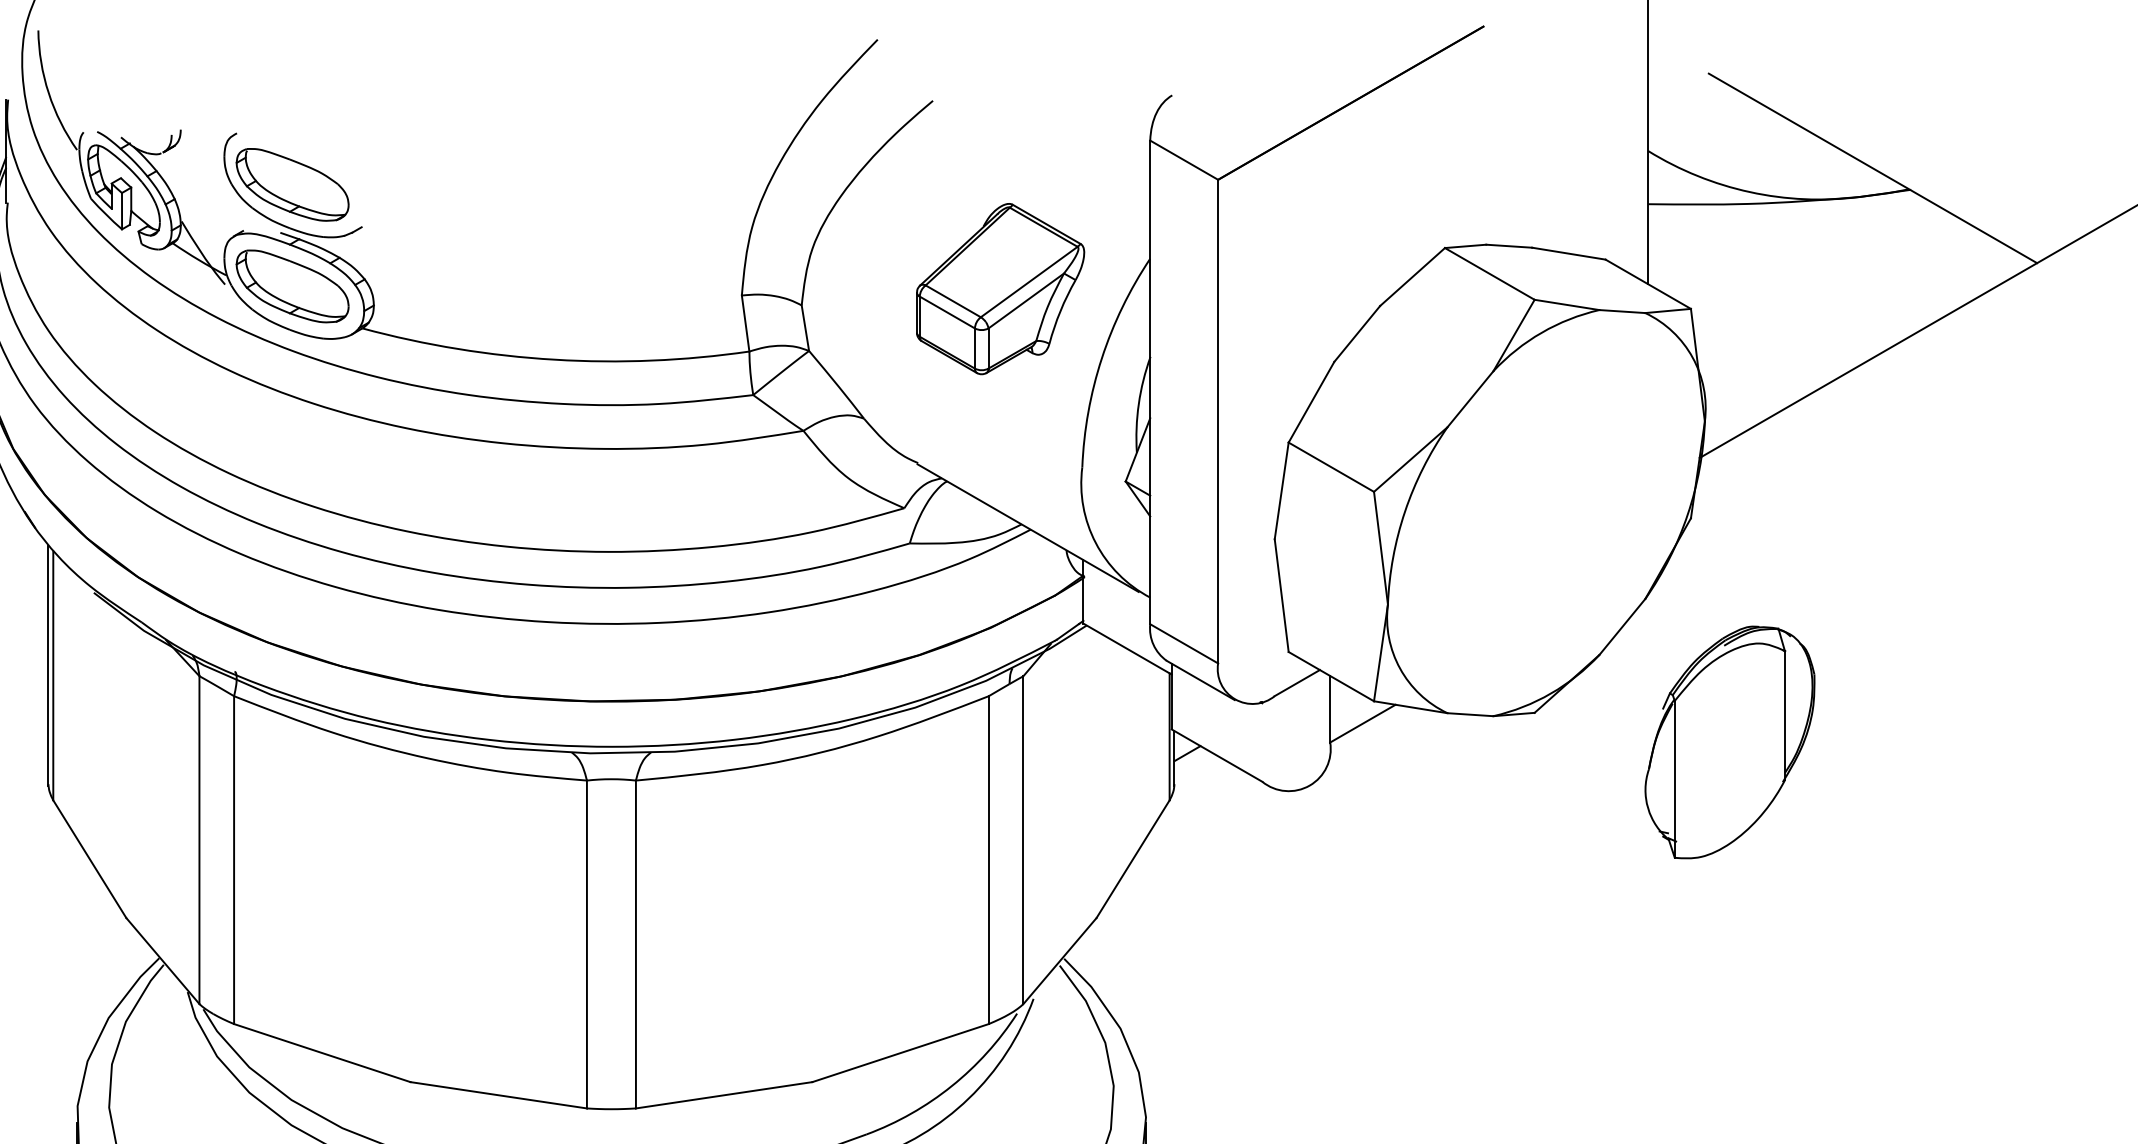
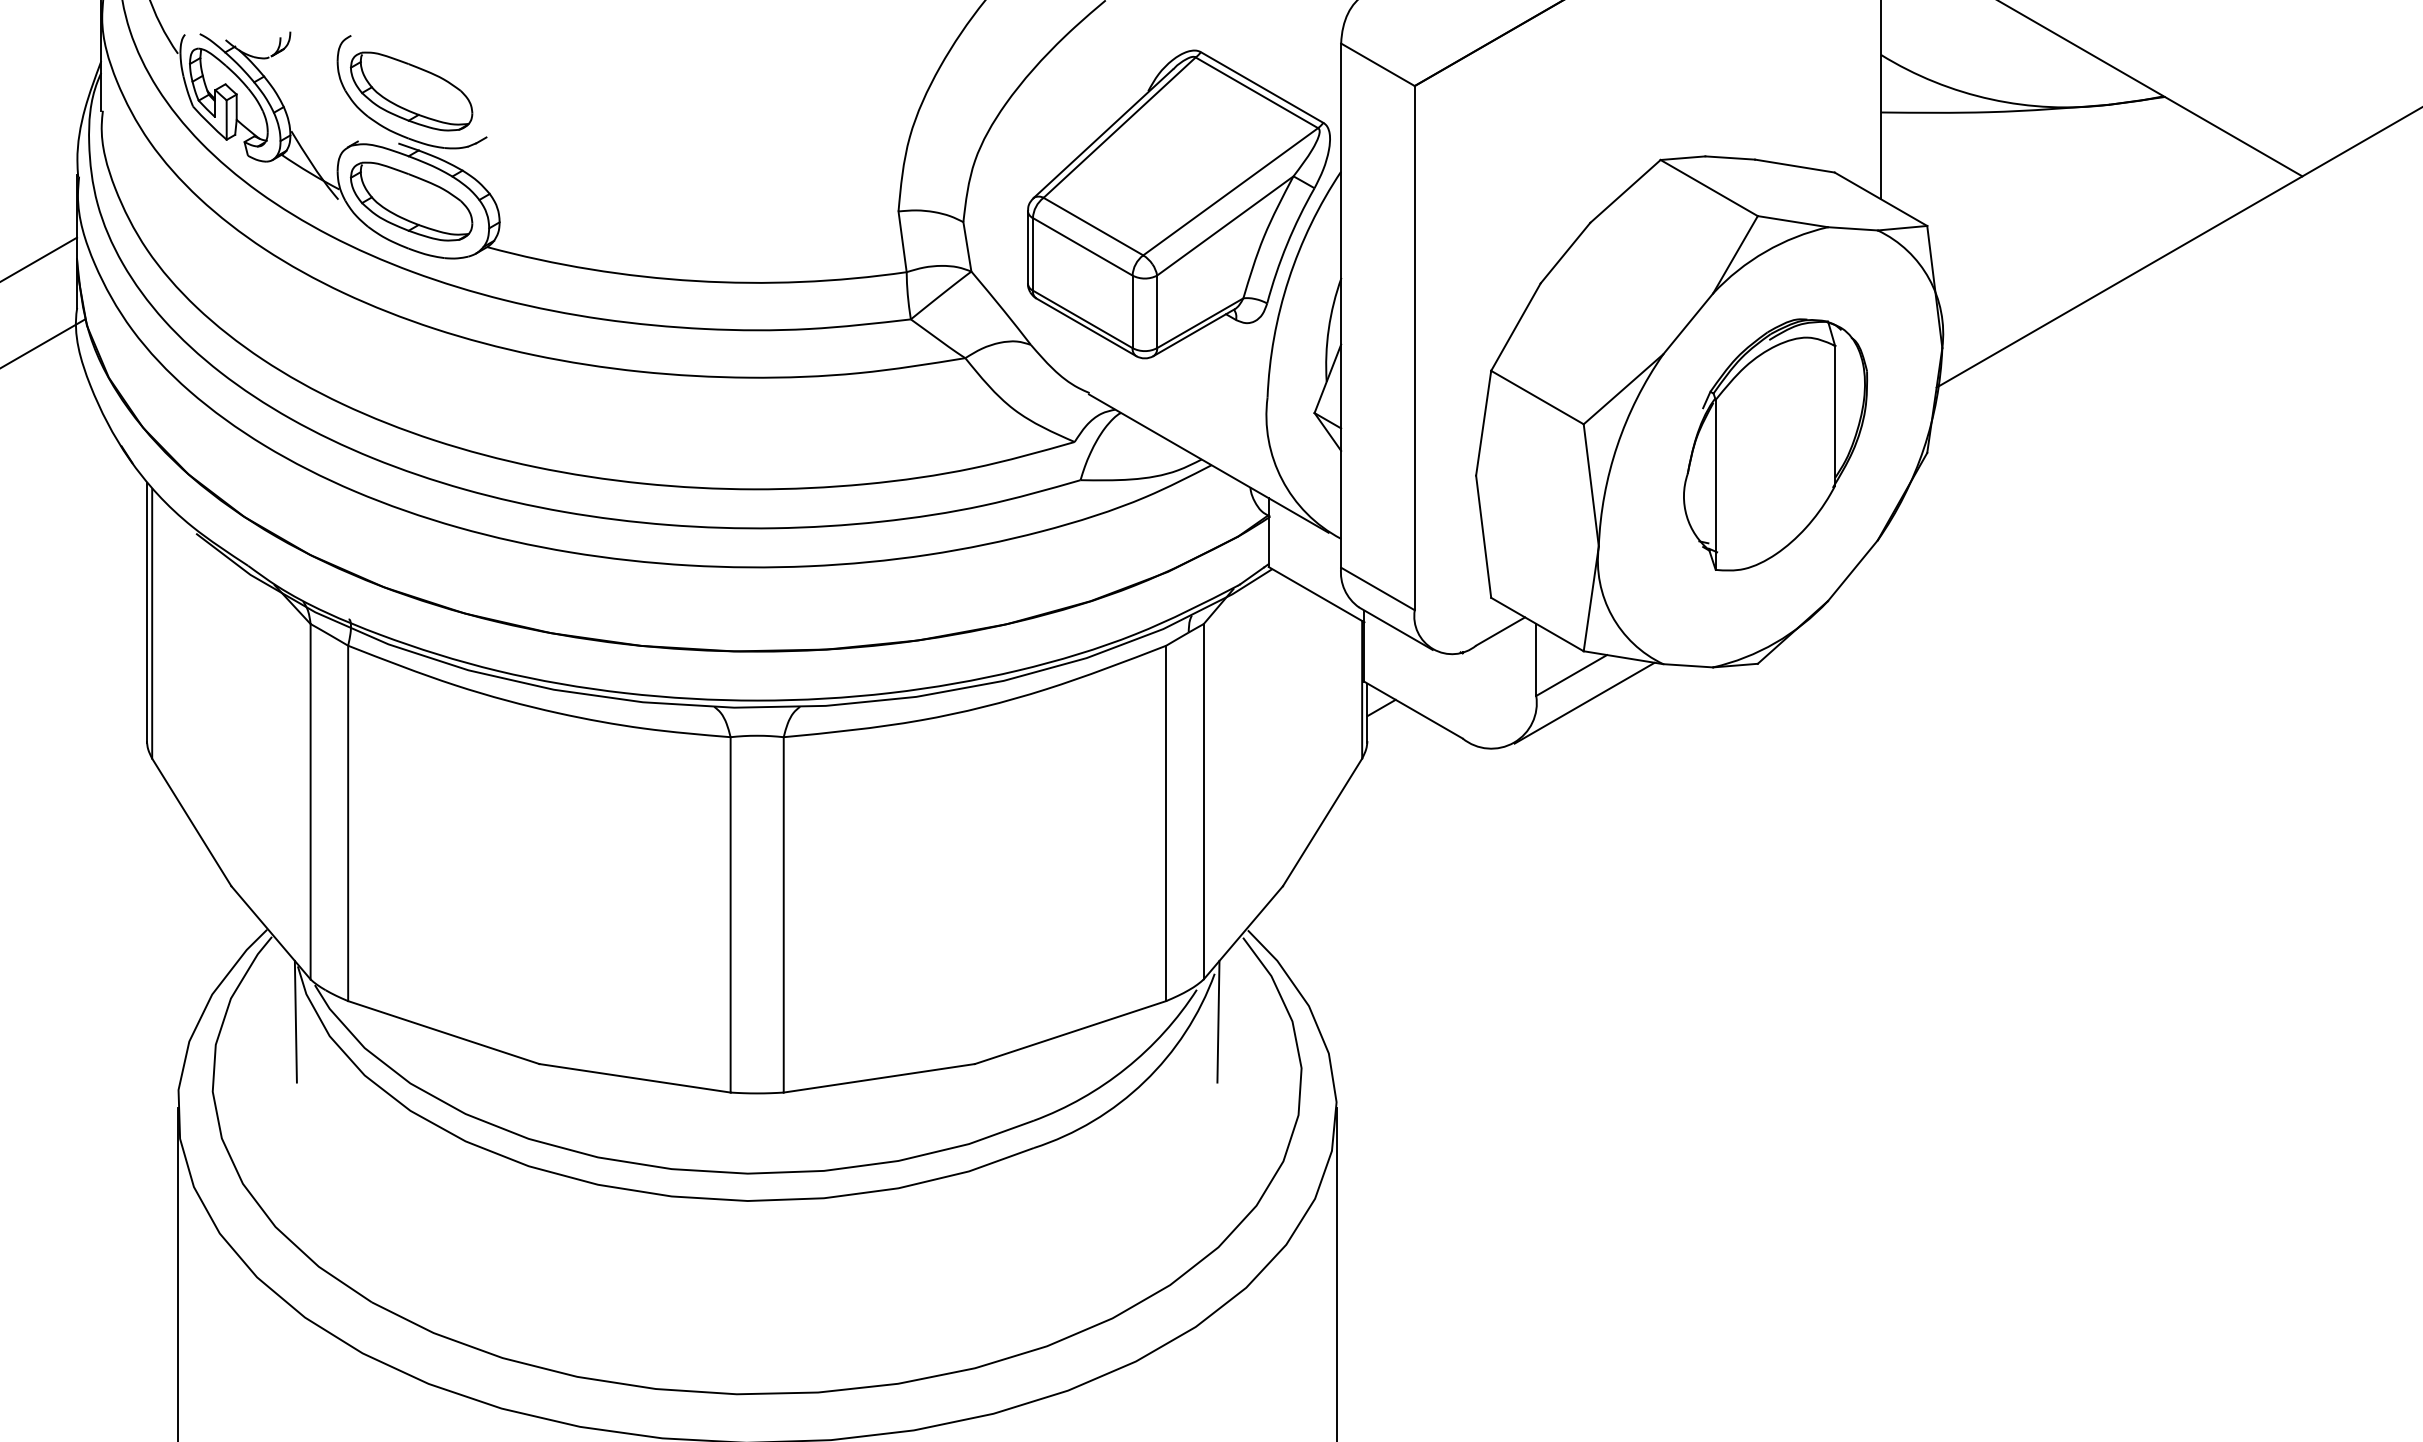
part: (1000, 289) -> (1178, 204), size x1.67
part: (1729, 742) -> (1775, 444), moved
line: (1374, 748) -> (1584, 702), added
line: (185, 1042) -> (295, 1021), added
line: (1037, 1042) -> (1218, 1021), added

